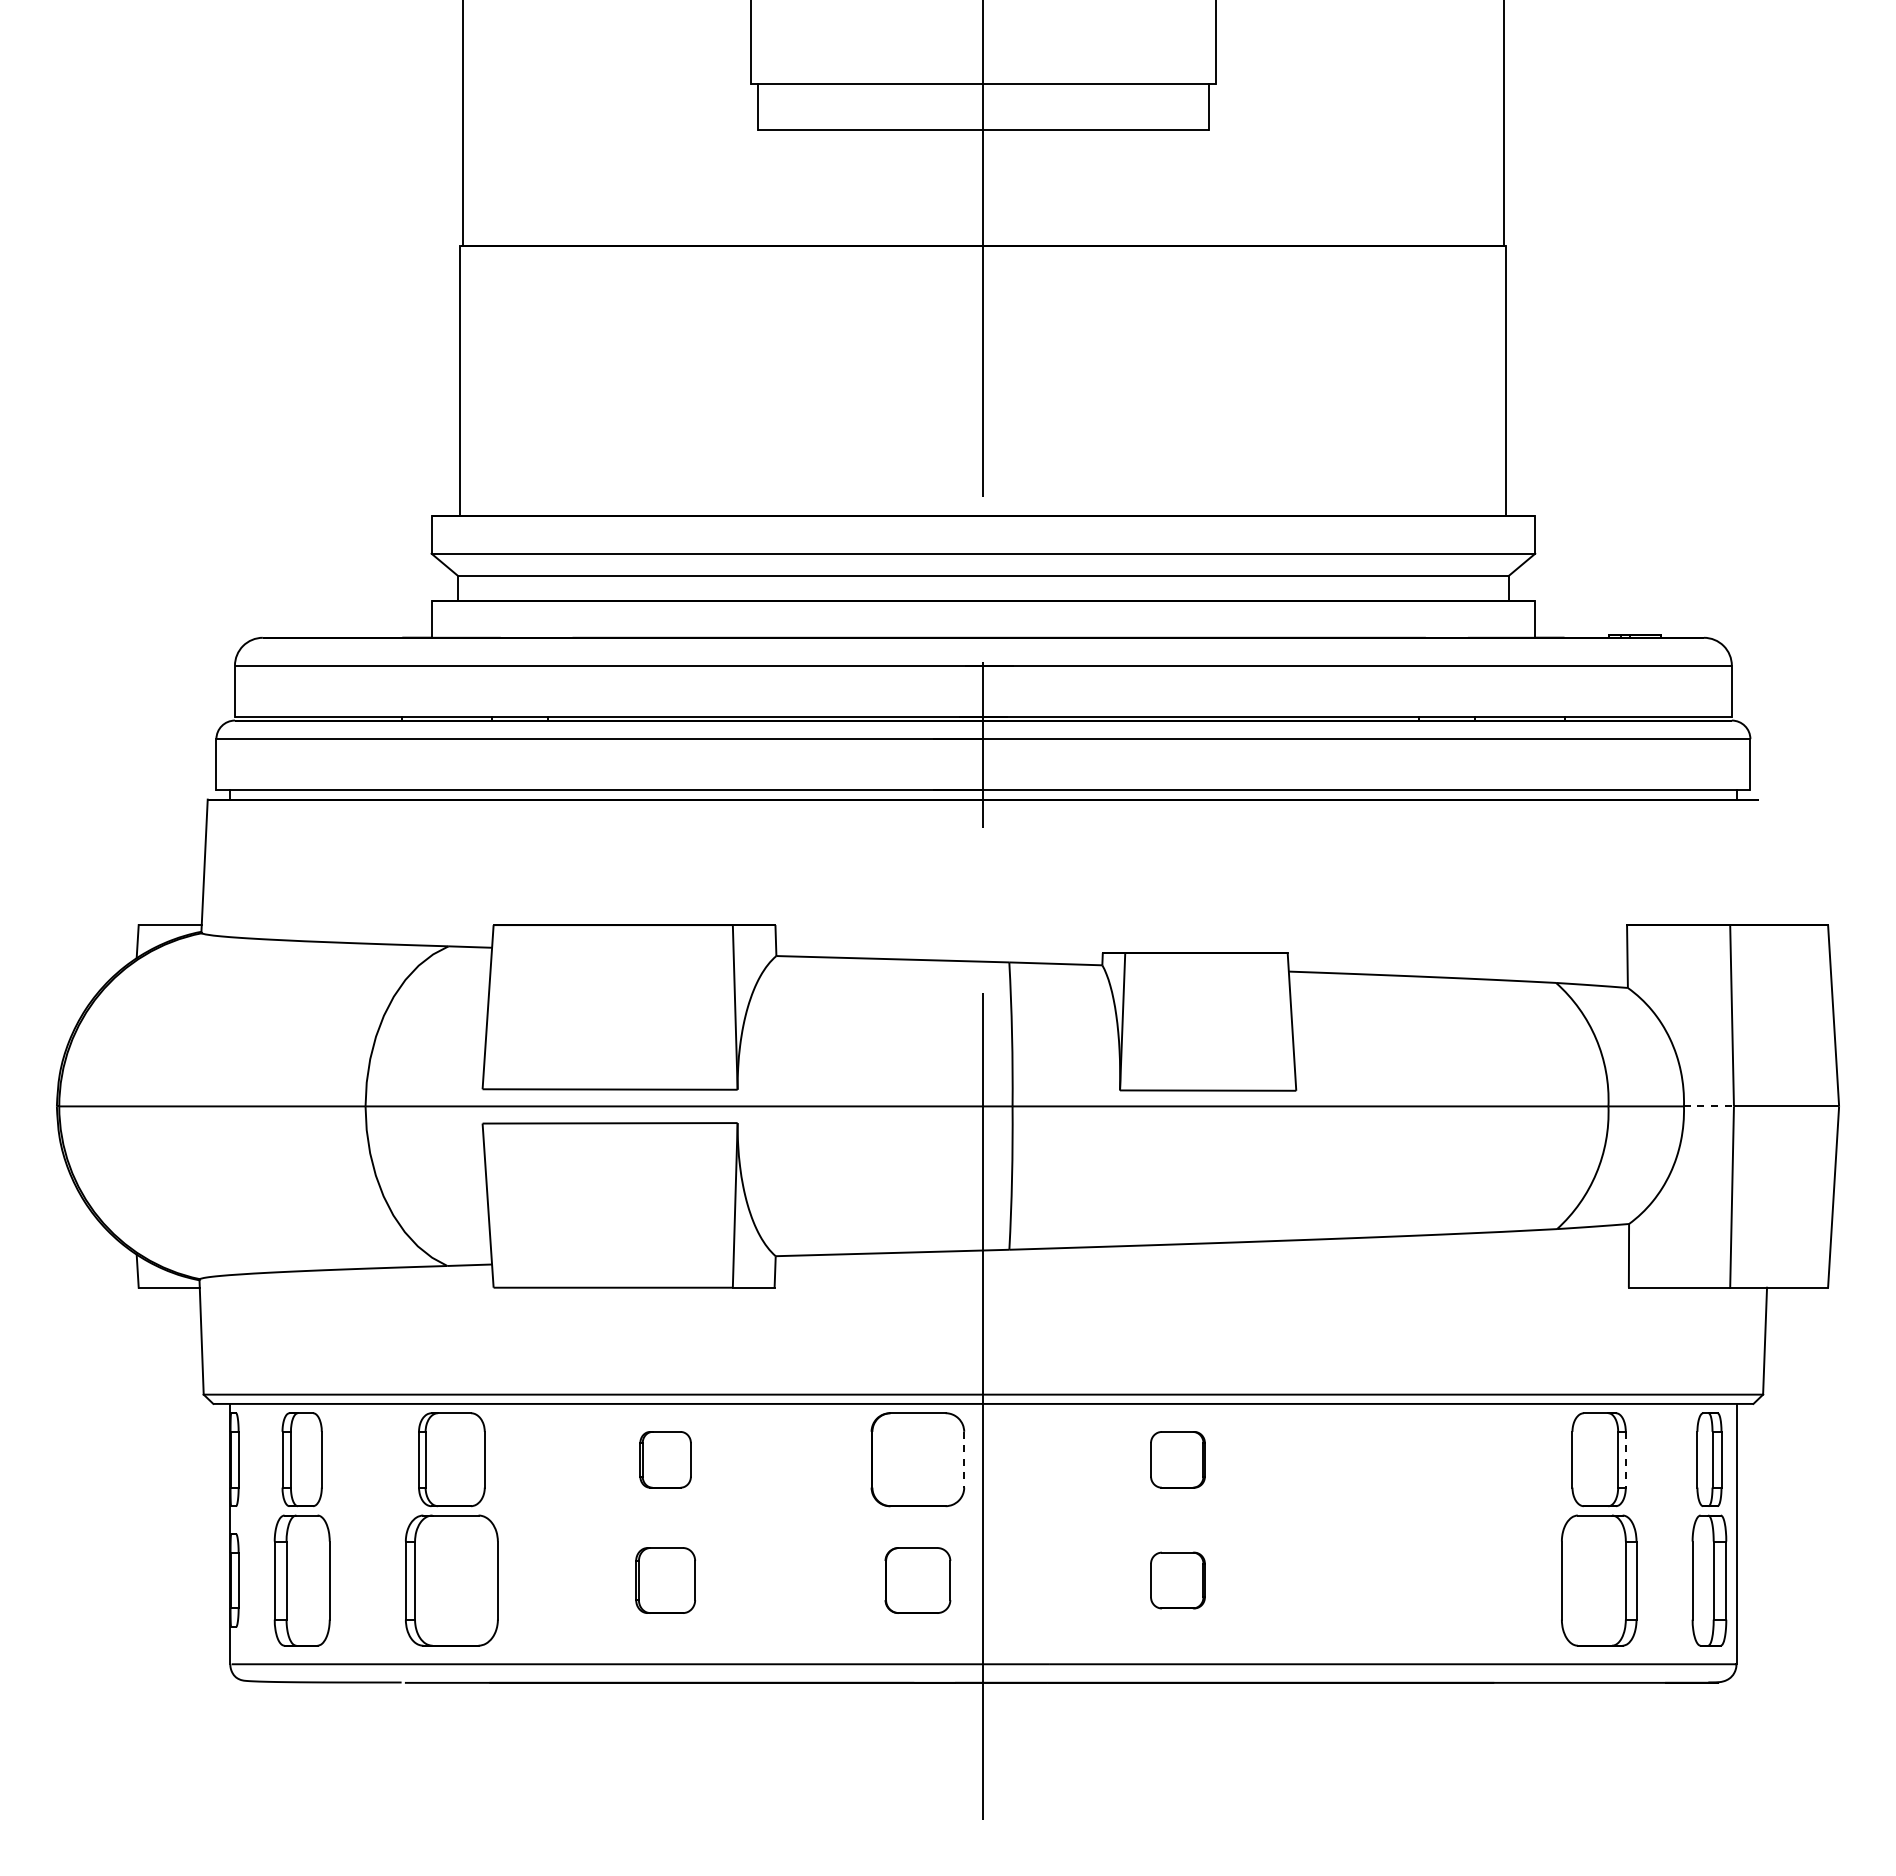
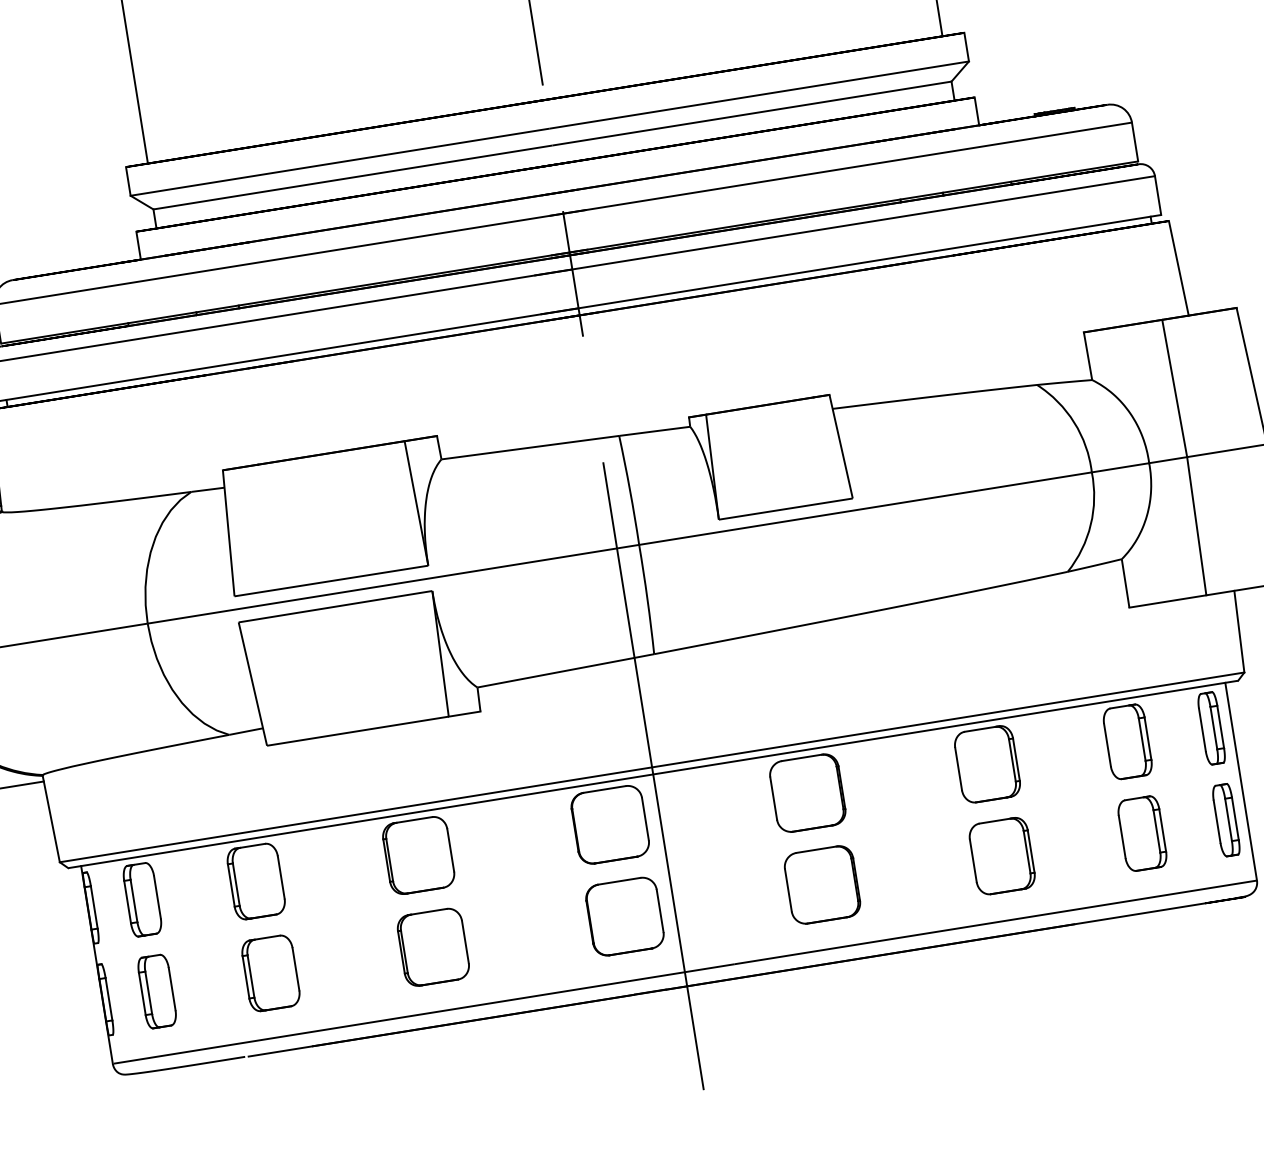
line: (1762, 862) -> (1179, 268), added
line: (1708, 1106) -> (1167, 460), dashed -> solid
part: (665, 1459) -> (418, 855), size x1.67
line: (964, 1459) -> (645, 818), dashed -> solid
part: (1177, 1459) -> (807, 793), size x1.67
part: (1414, 1459) -> (987, 764), added
line: (1625, 1459) -> (1147, 738), dashed -> solid
part: (301, 1580) -> (156, 991), size x0.71
part: (451, 1580) -> (270, 973), size x0.71
part: (665, 1580) -> (433, 947), size x1.43
part: (917, 1580) -> (624, 916), size x1.43
part: (1177, 1580) -> (822, 884), size x1.67
part: (1414, 1580) -> (1002, 856), added
part: (1598, 1580) -> (1141, 833), size x0.71
part: (1709, 1580) -> (1226, 820), size x0.71

